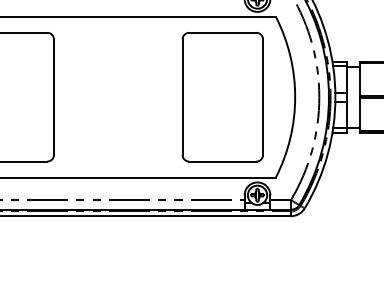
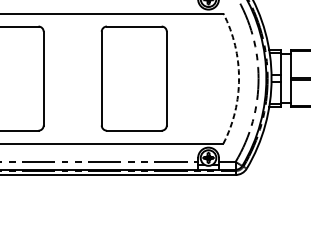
part: (222, 97) -> (134, 78), moved
arc: (295, 97) -> (239, 78), solid -> dashed

